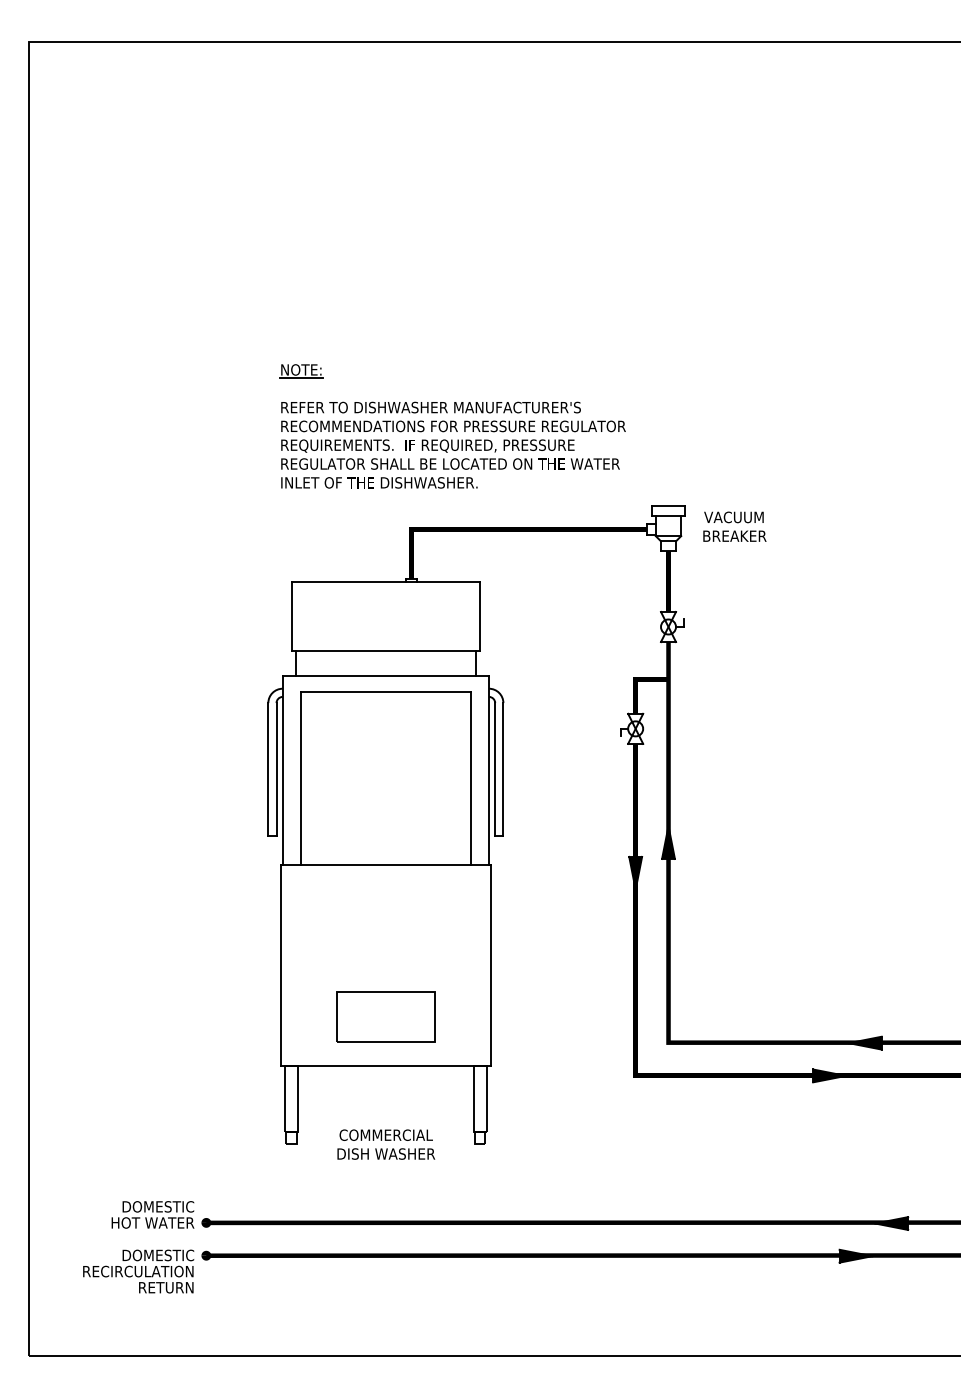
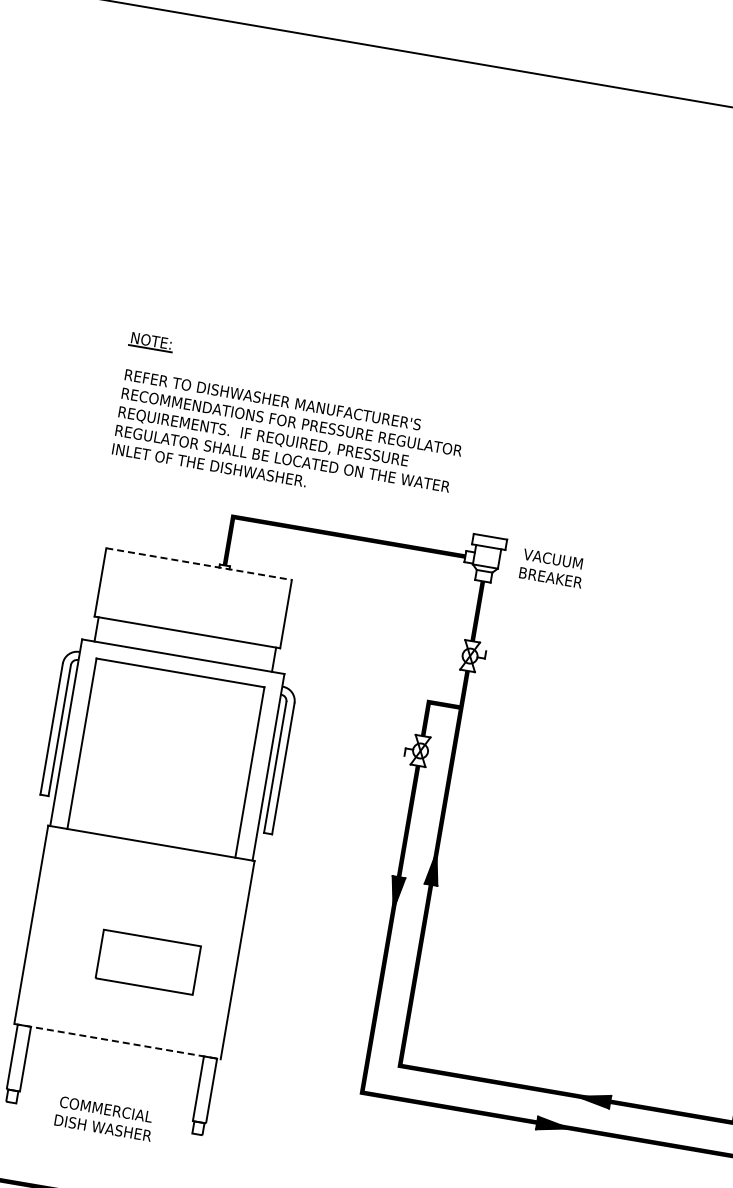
line: (386, 582) -> (199, 564), solid -> dashed
part: (385, 1016) -> (148, 961), moved
line: (385, 1066) -> (117, 1041), solid -> dashed

